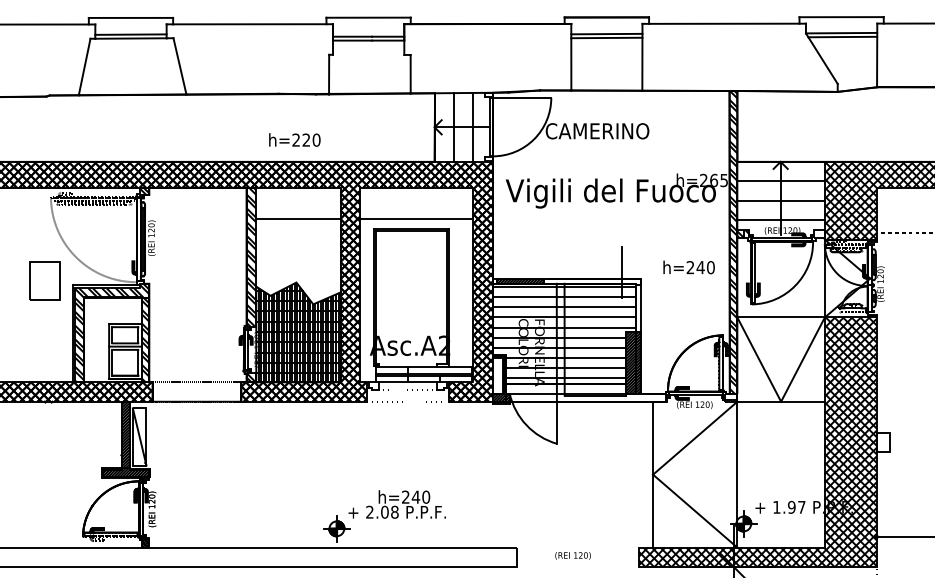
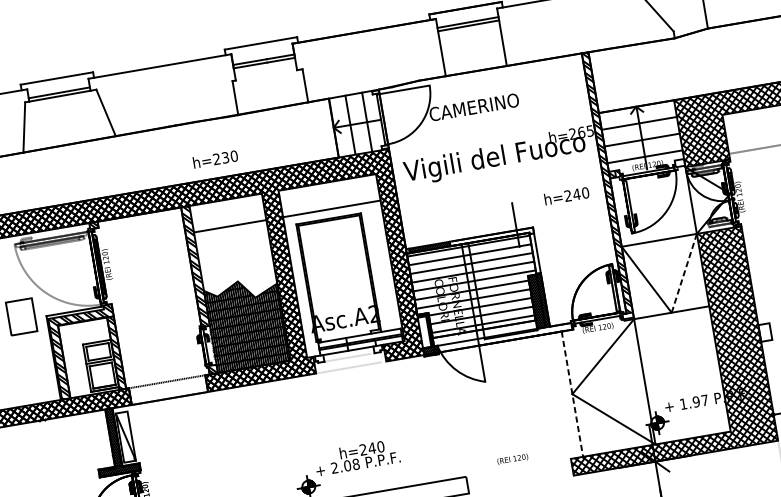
text: (306, 140) -> (225, 158), h=220 -> h=230
text: (688, 267) -> (566, 196), moved
line: (803, 359) -> (684, 273), solid -> dashed
line: (653, 474) -> (572, 393), solid -> dashed
text: (572, 555) -> (512, 459), moved

